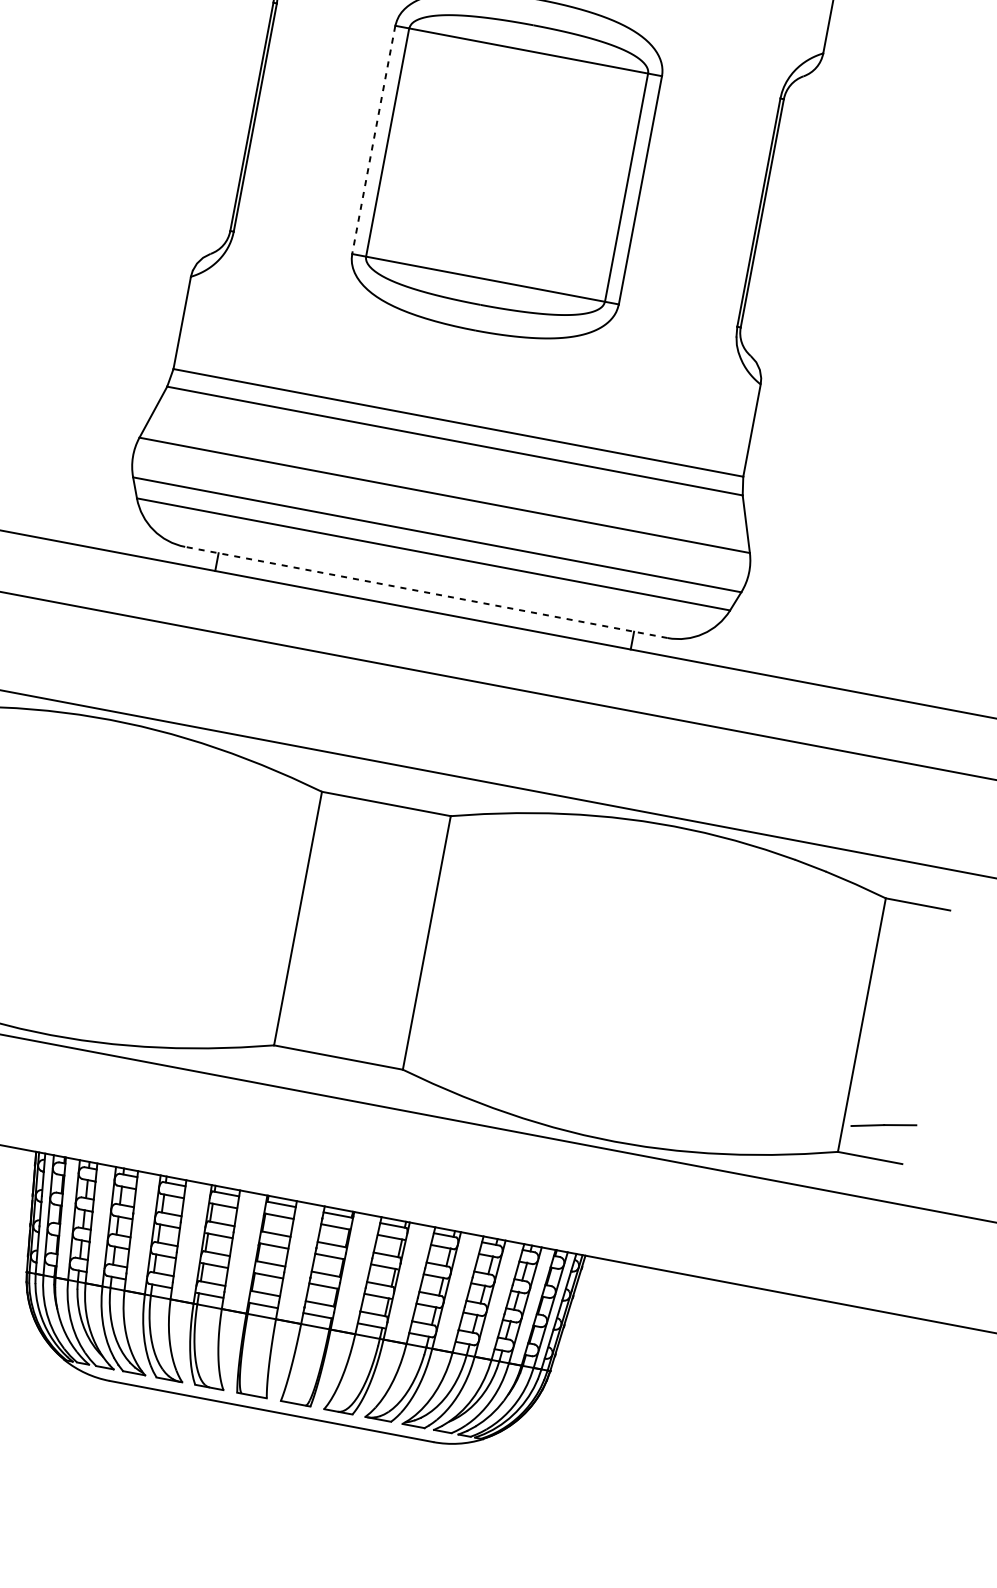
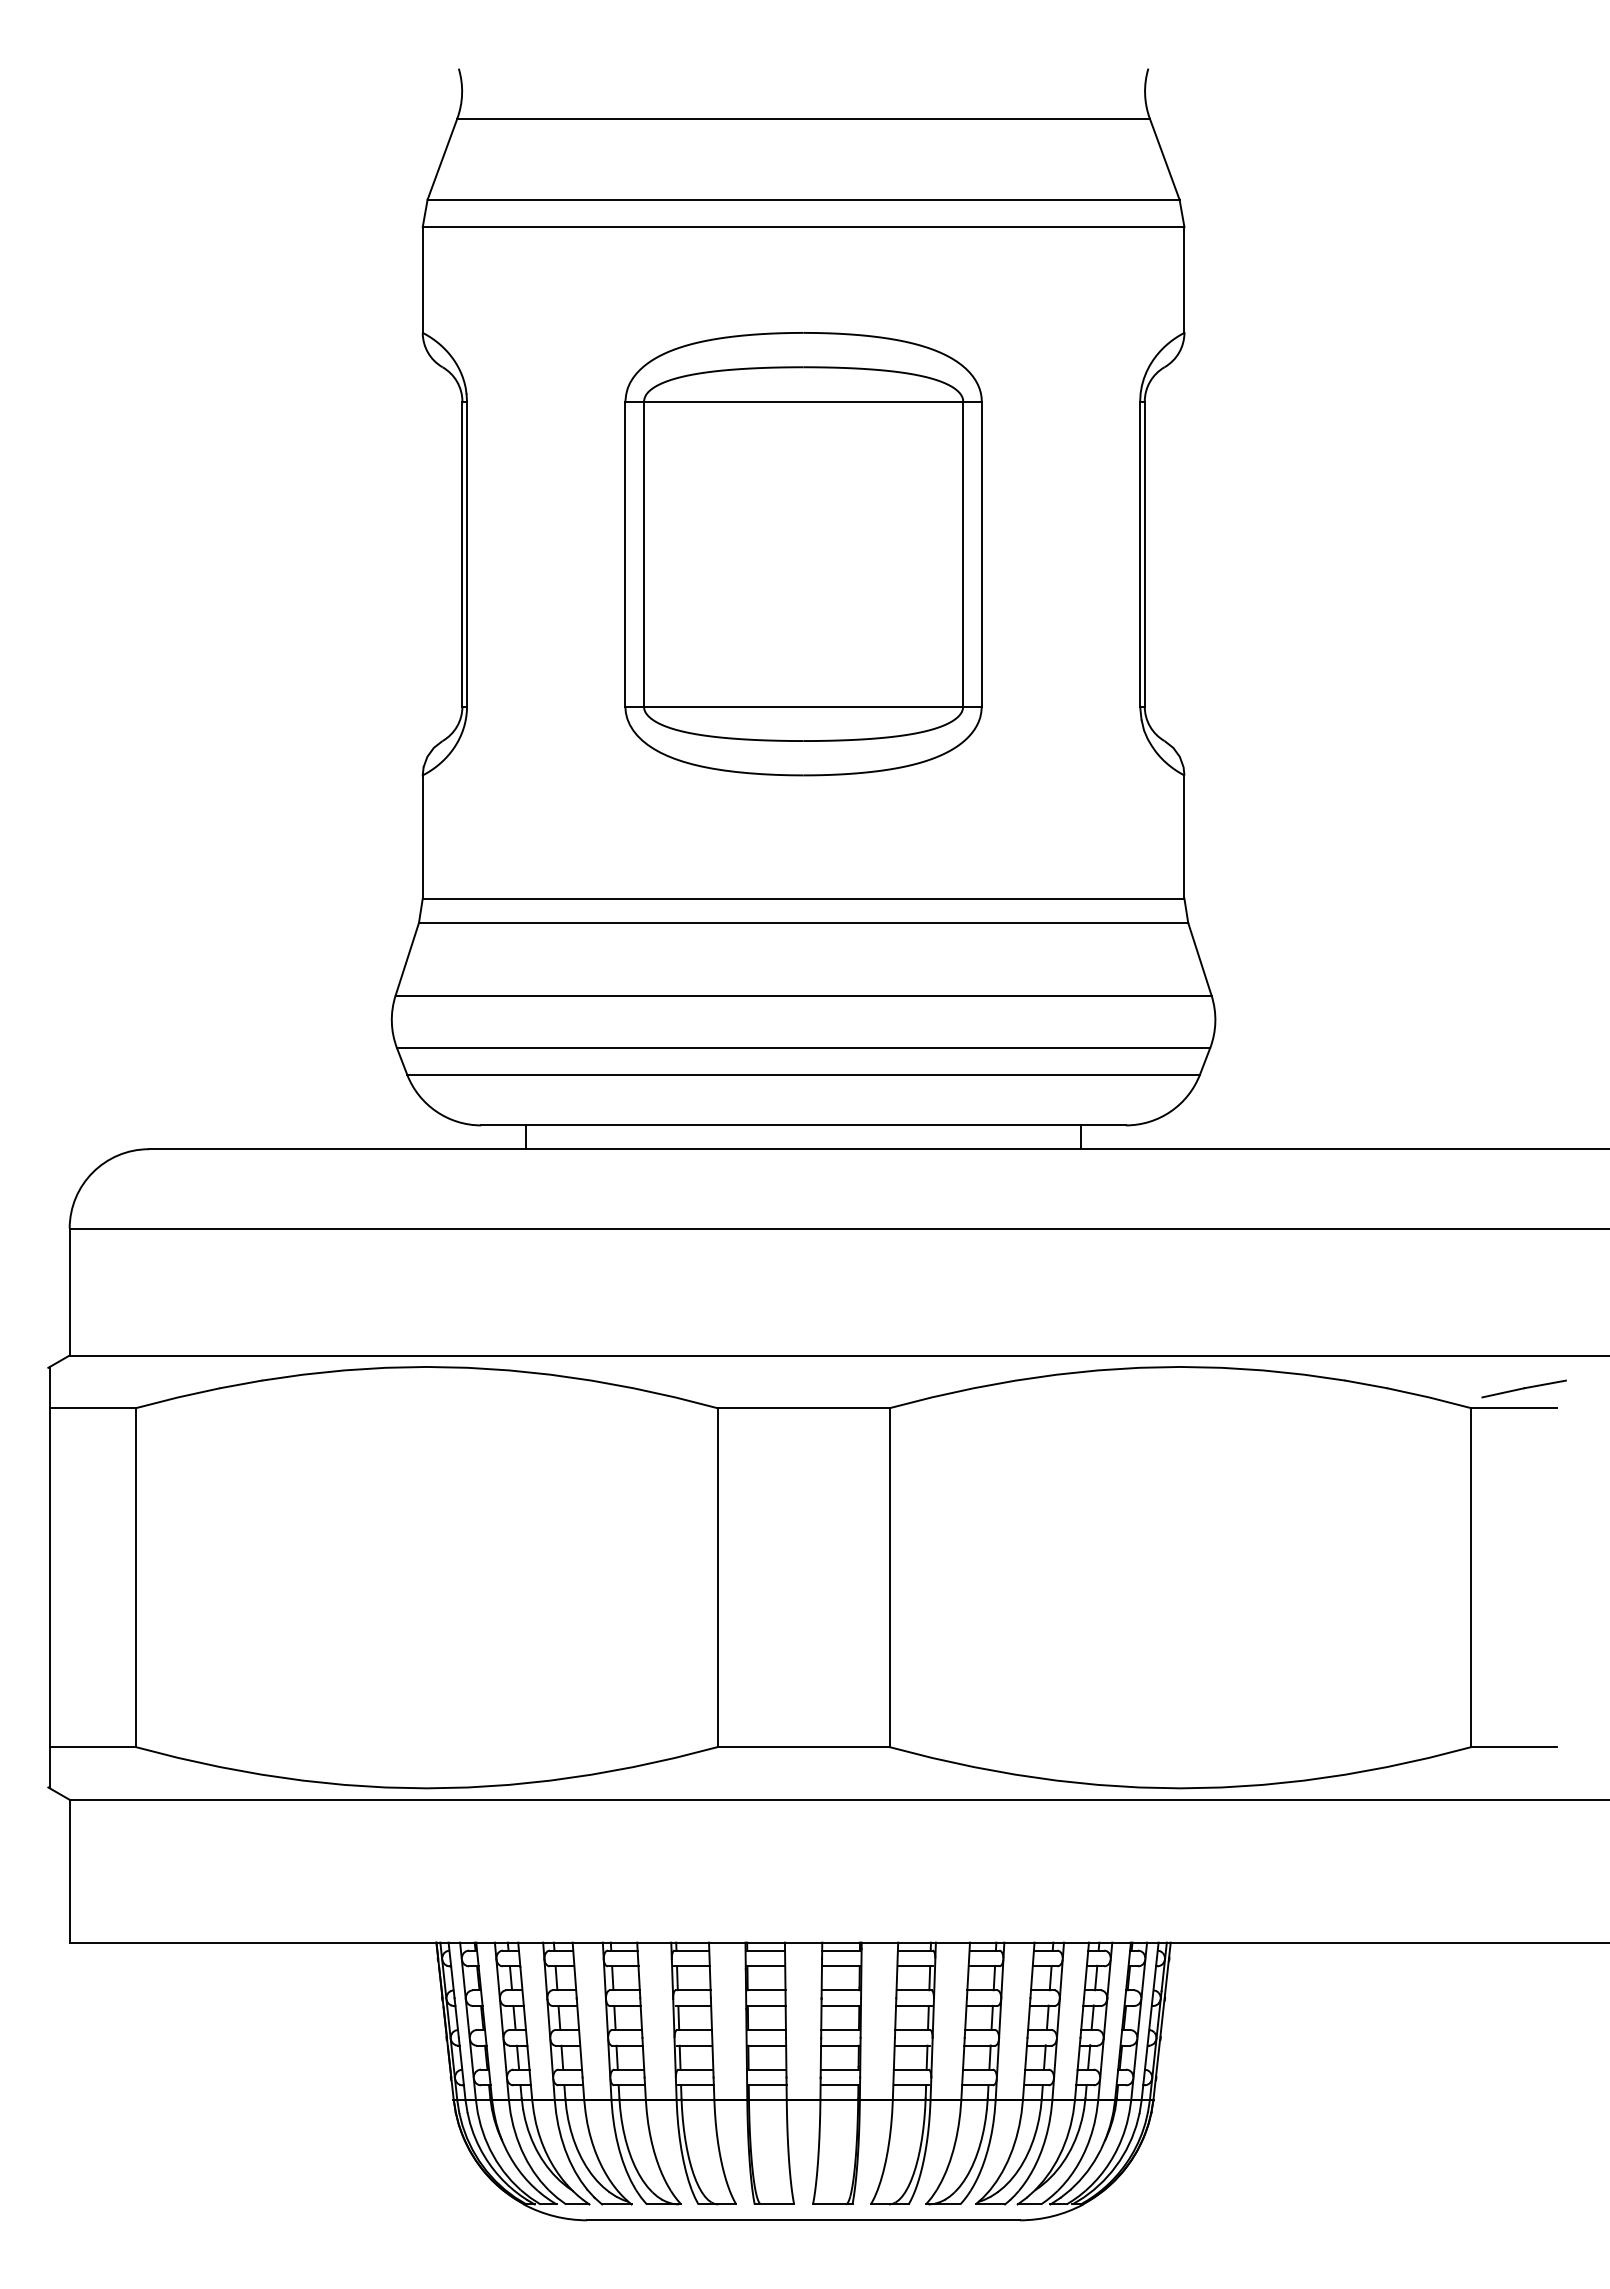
line: (373, 140) -> (625, 554), dashed -> solid
line: (426, 592) -> (803, 1125), dashed -> solid
line: (883, 1125) -> (1523, 1388), moved

